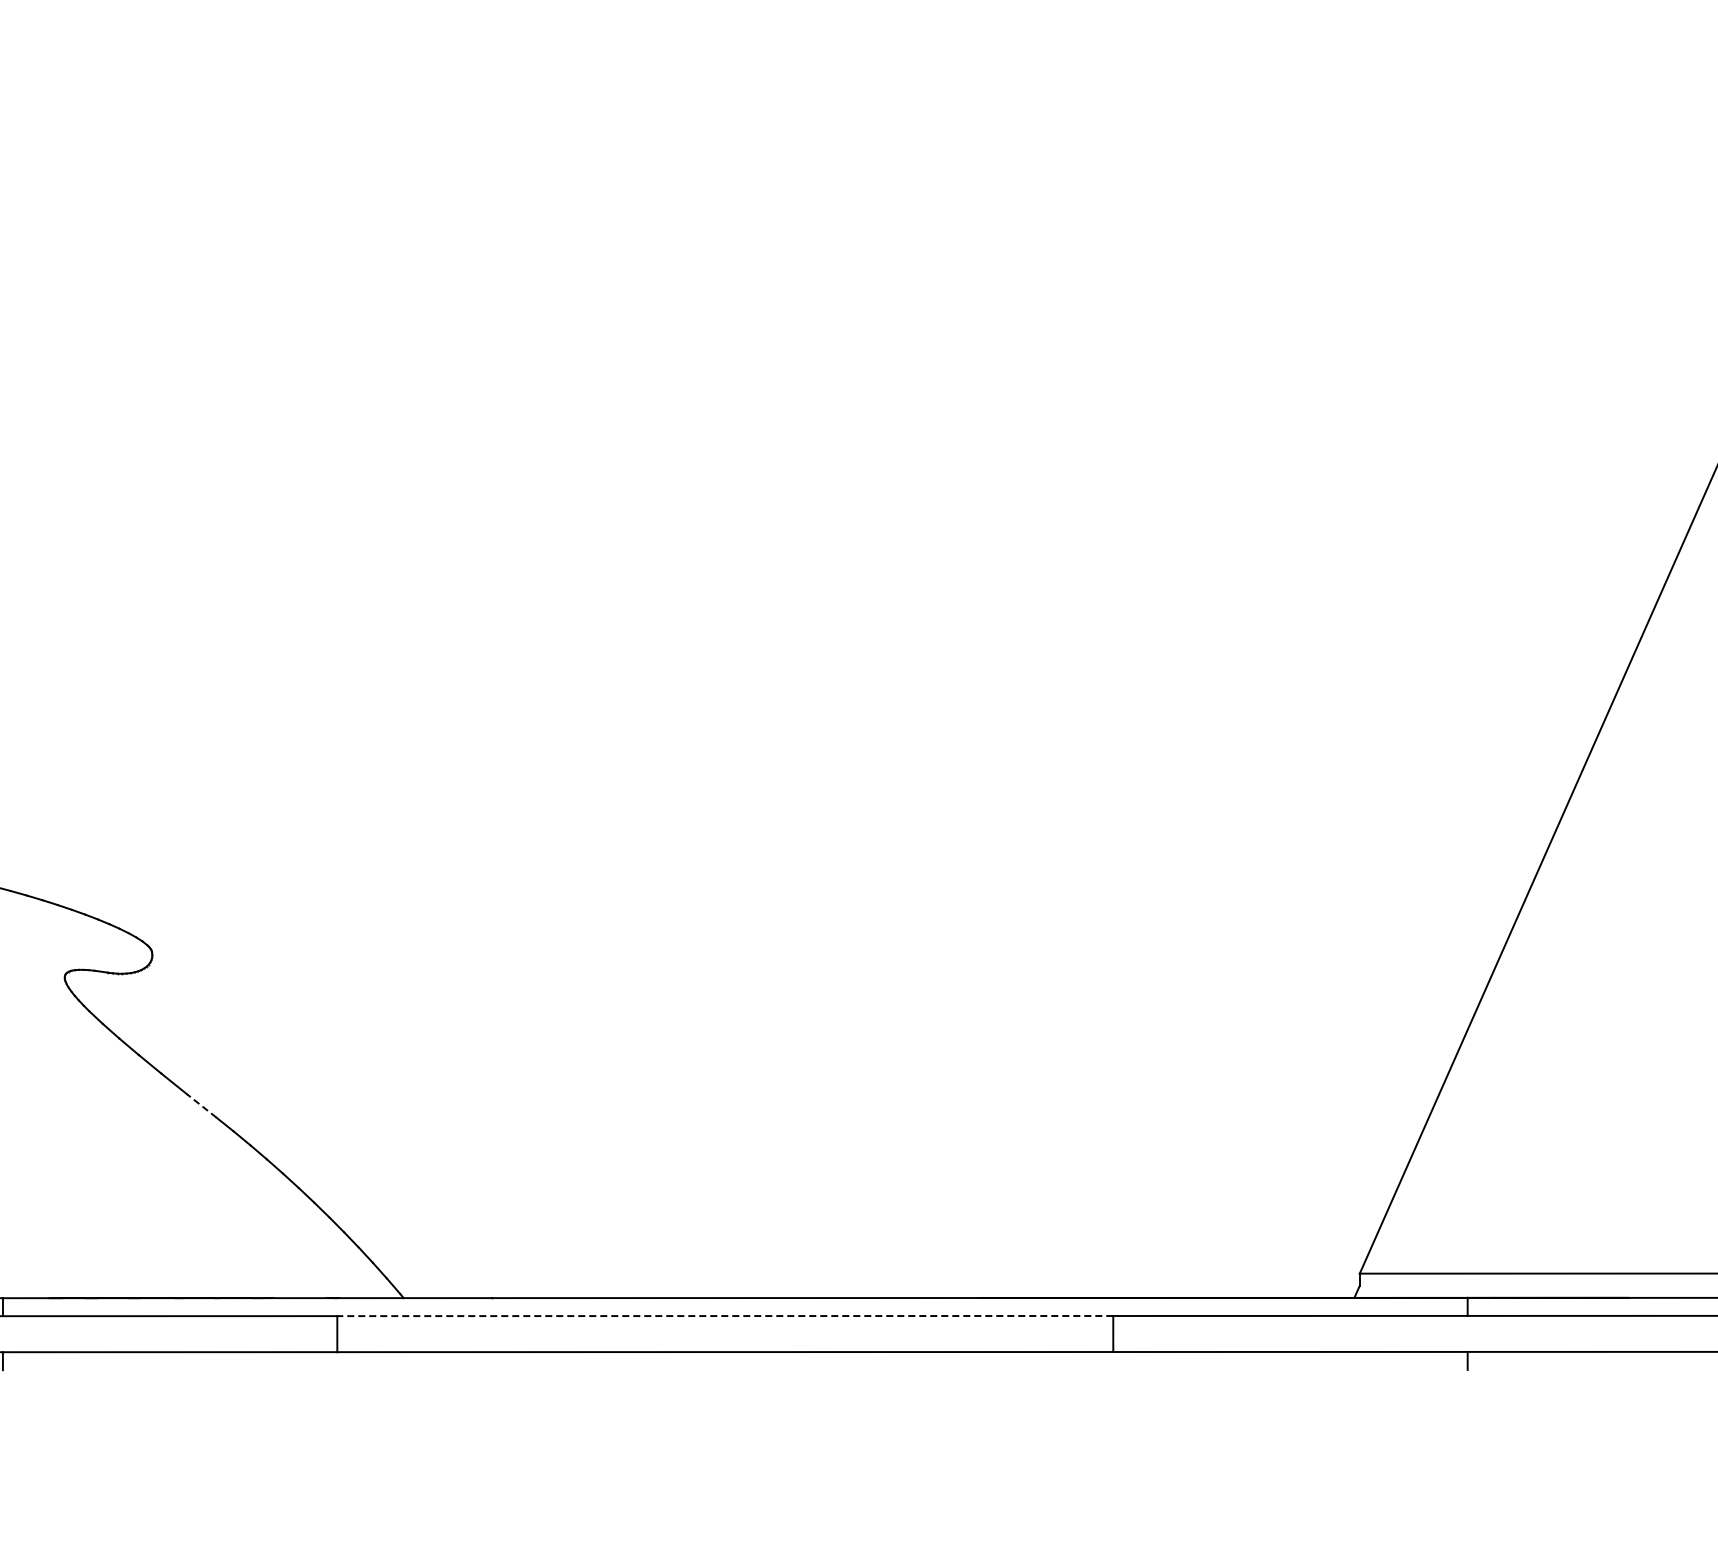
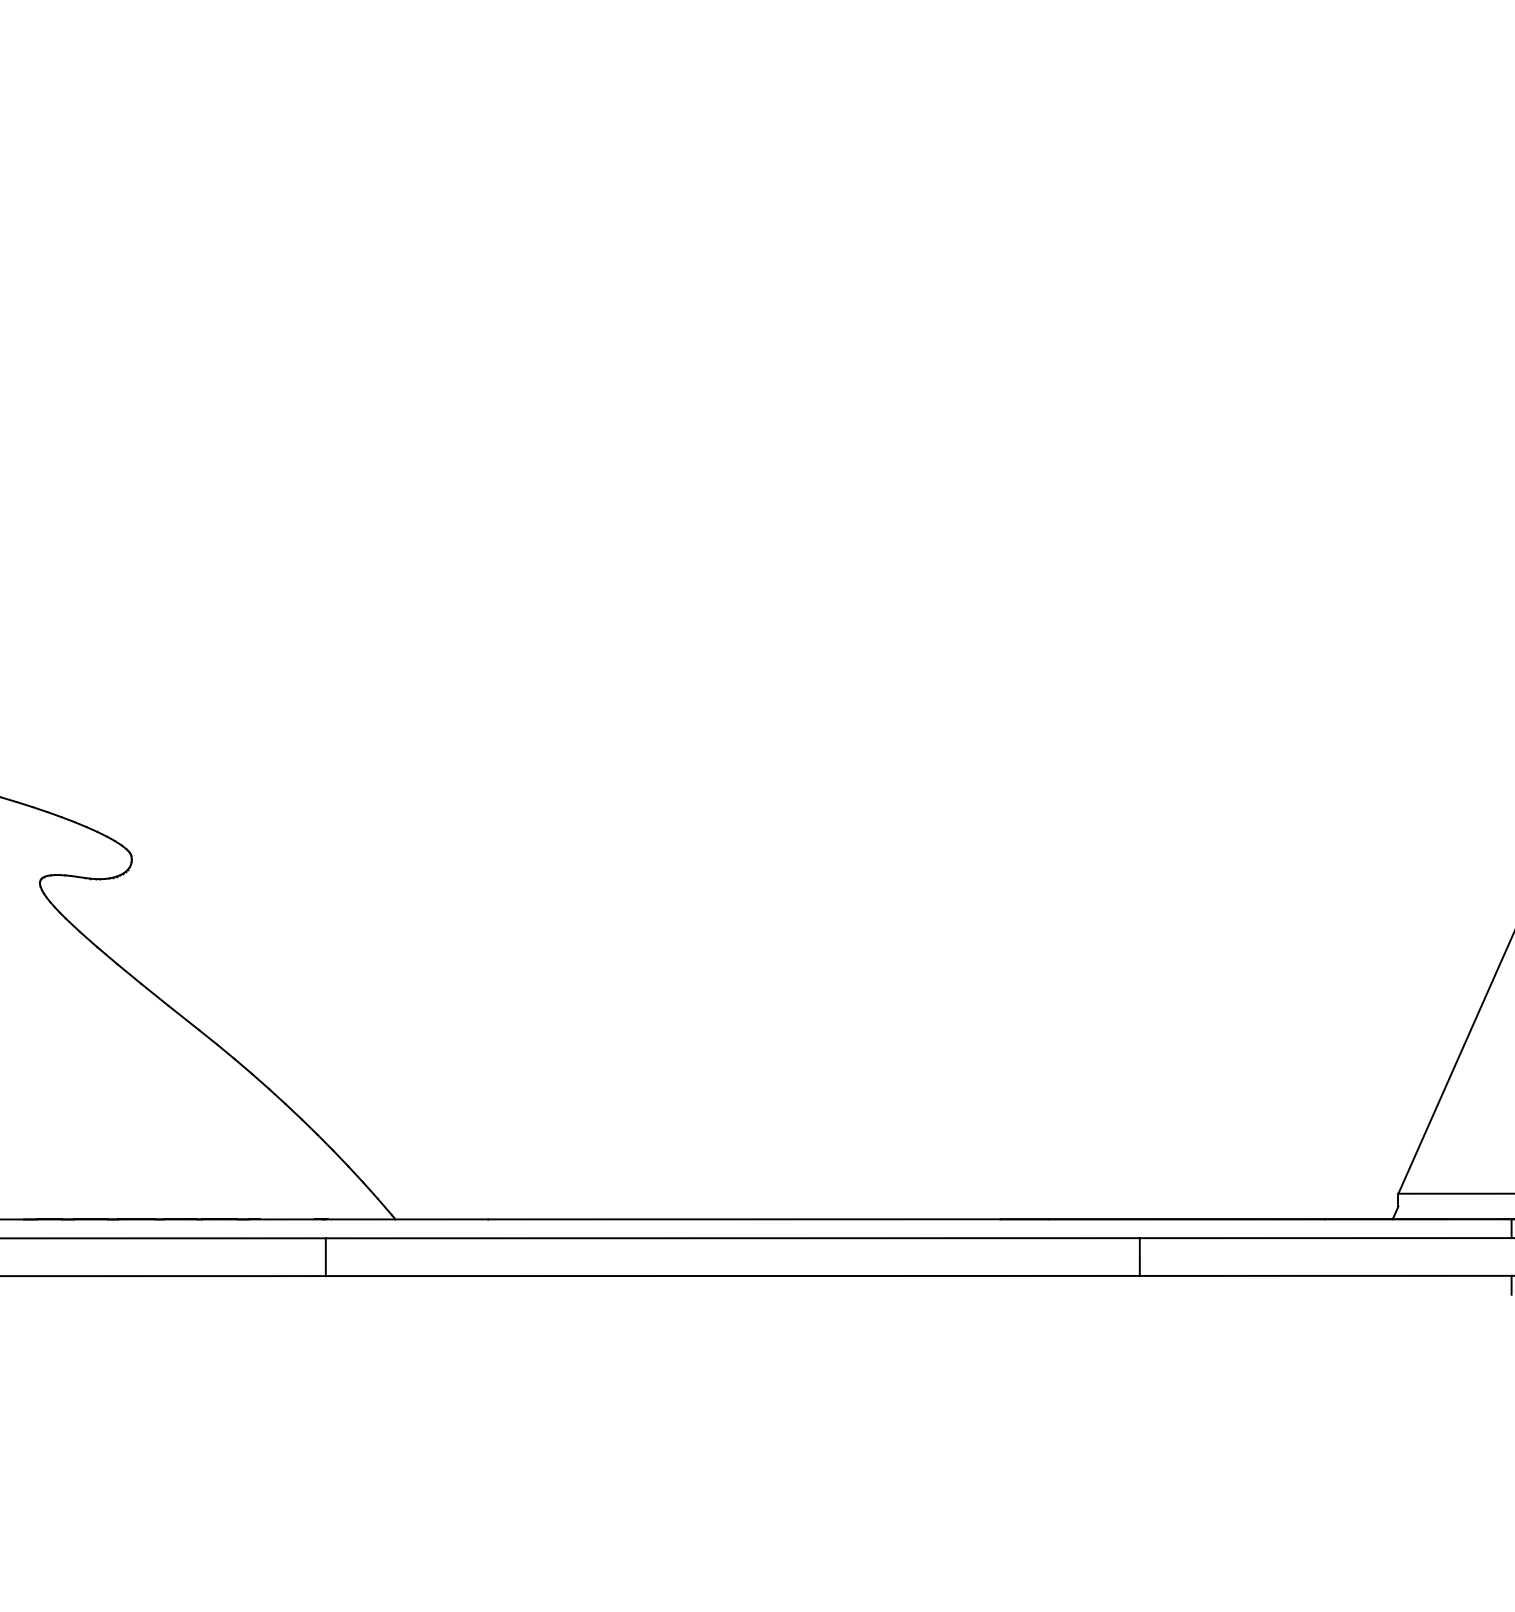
line: (201, 1106) -> (183, 1018), dashed -> solid
line: (725, 1316) -> (733, 1238), dashed -> solid

